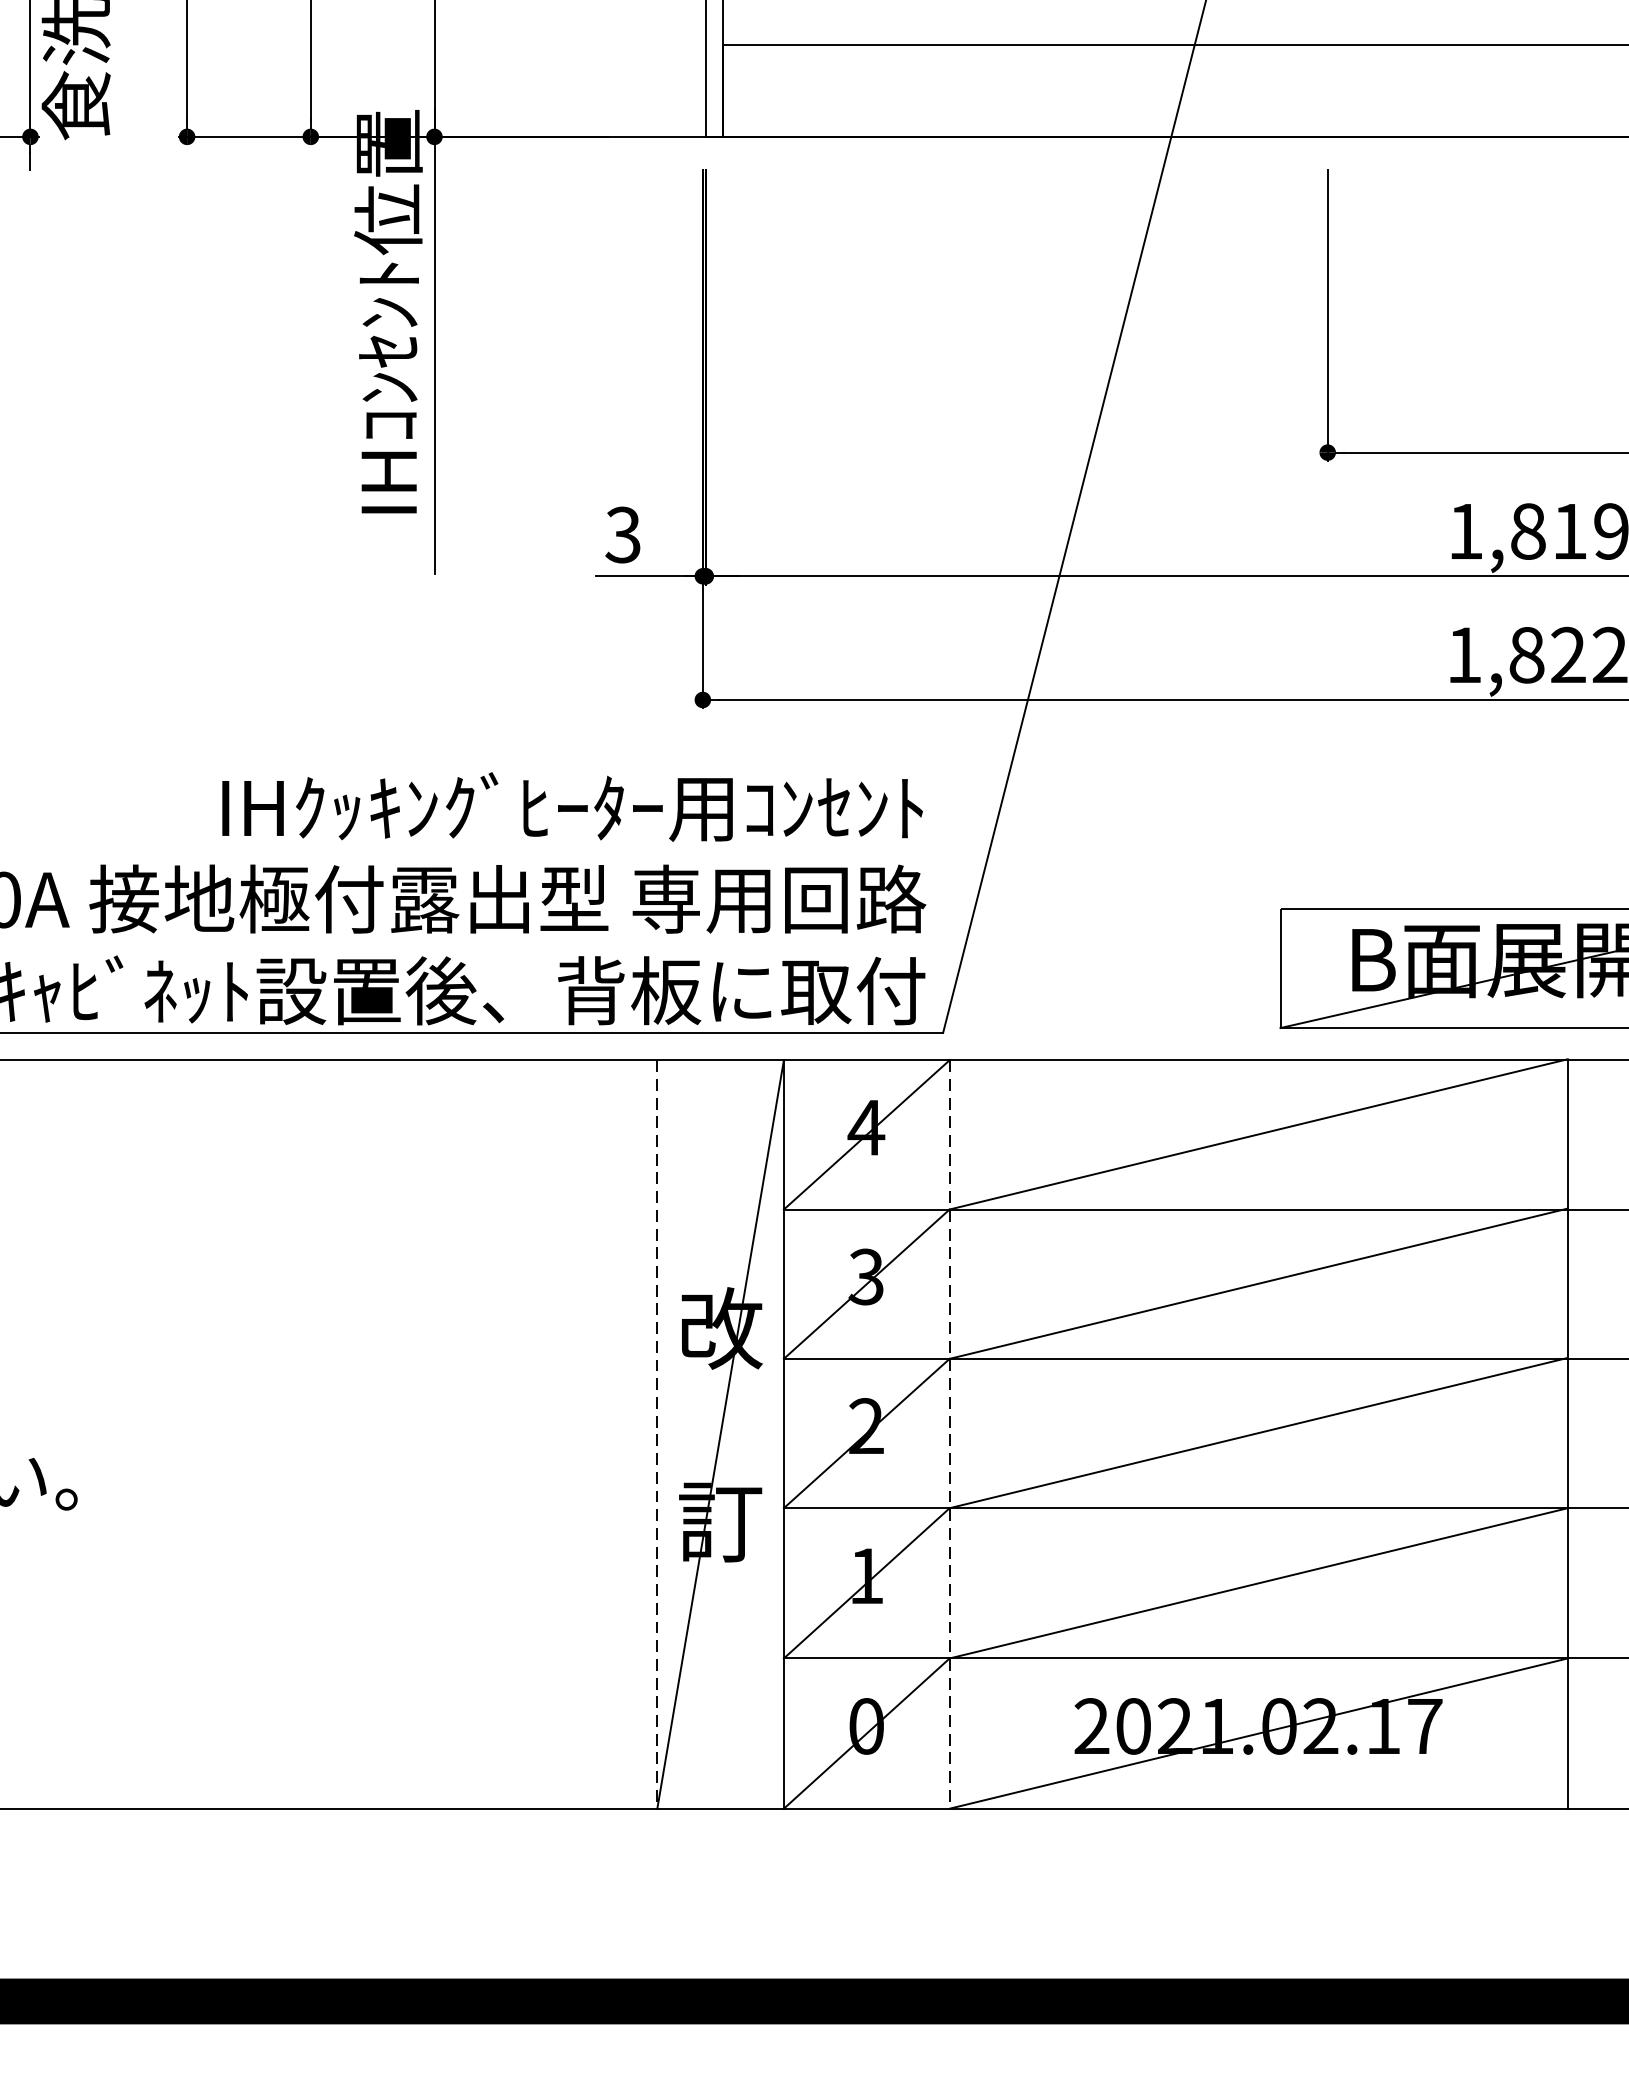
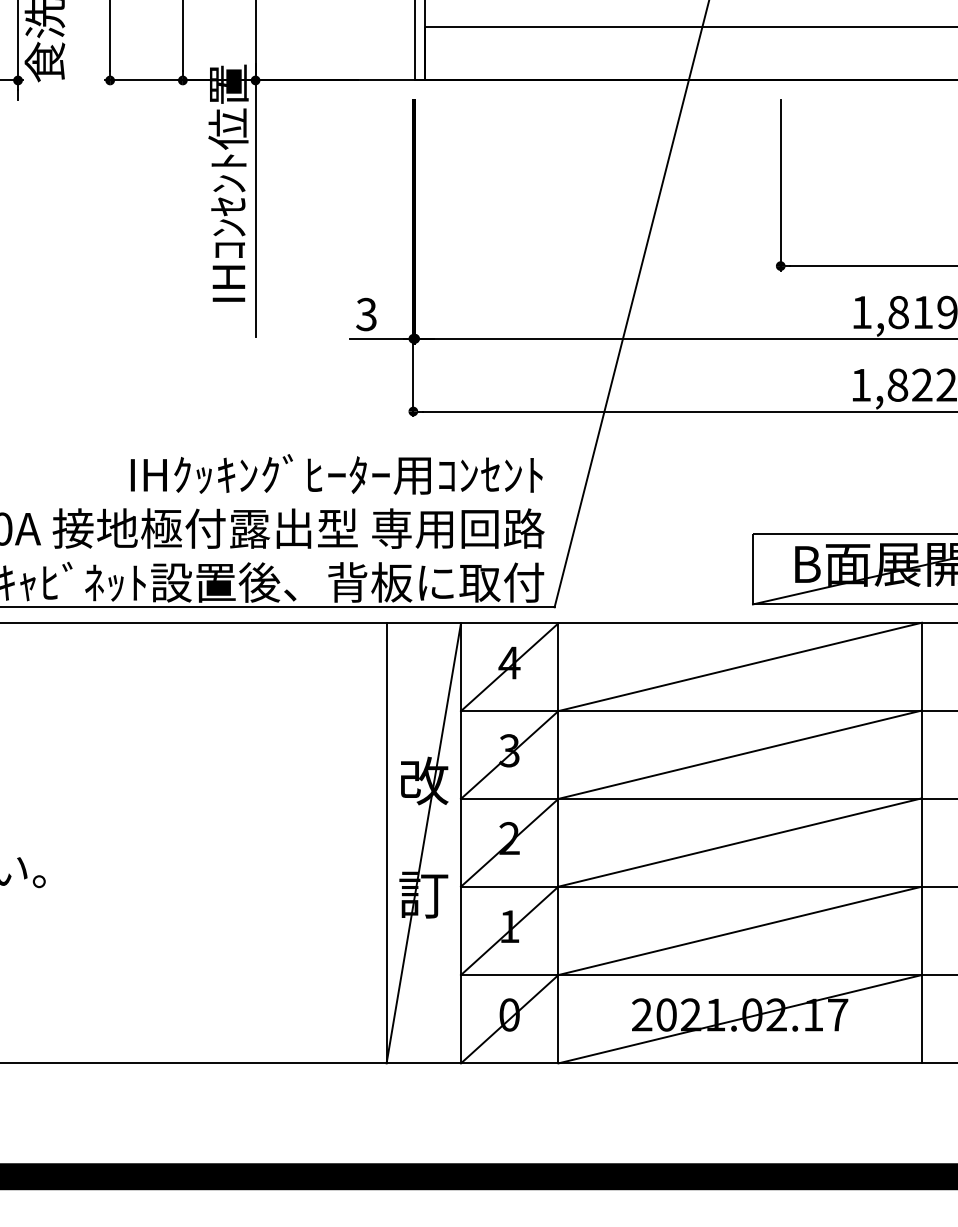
line: (657, 1434) -> (386, 843), dashed -> solid
line: (949, 1434) -> (558, 843), dashed -> solid

